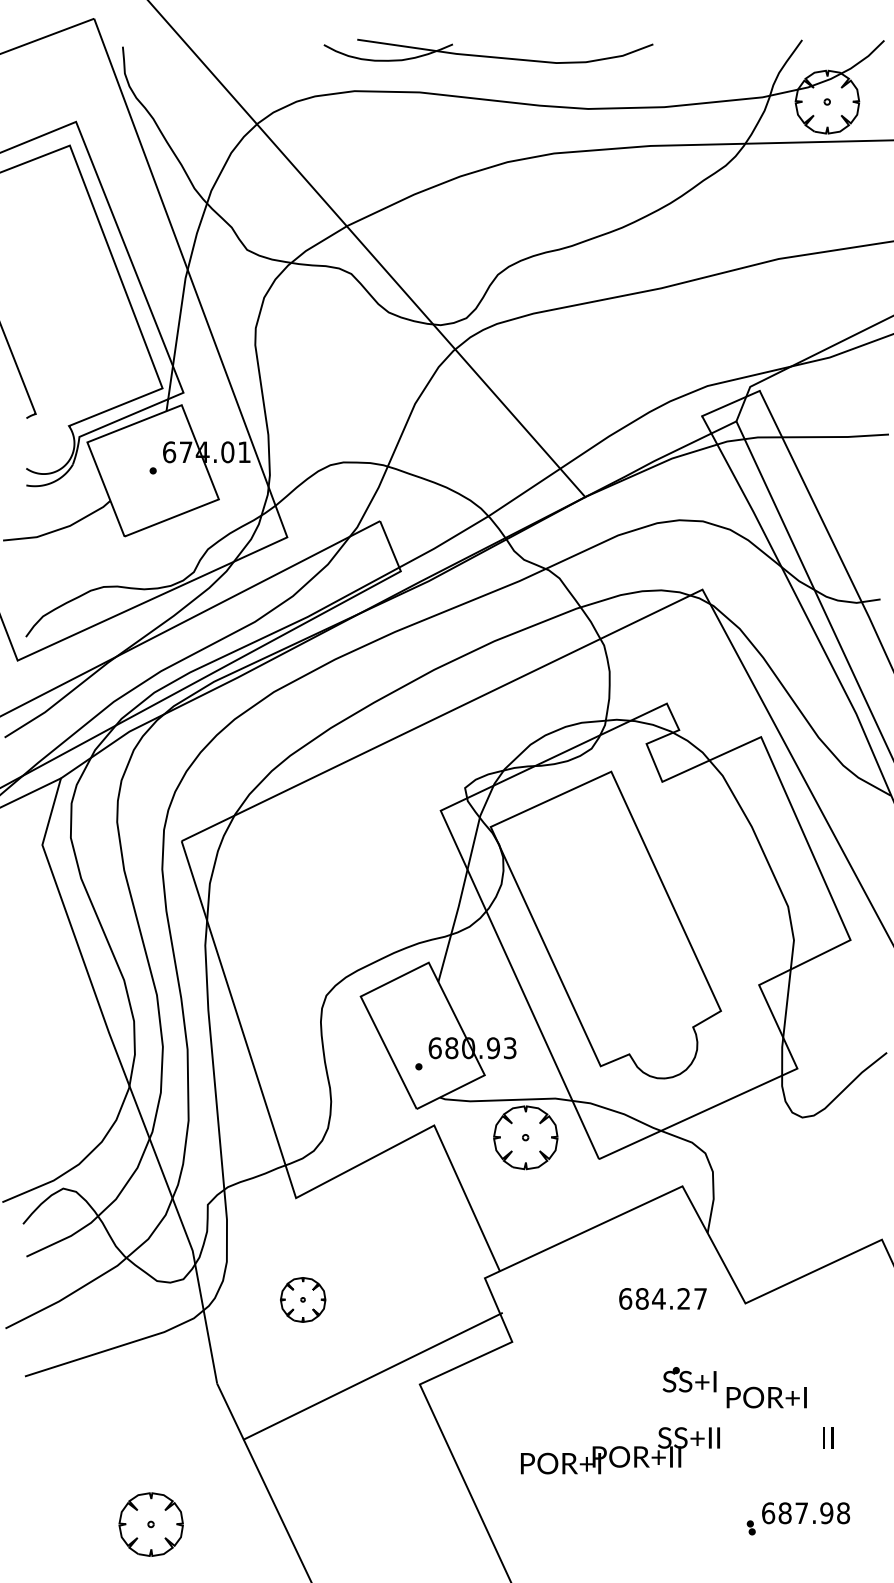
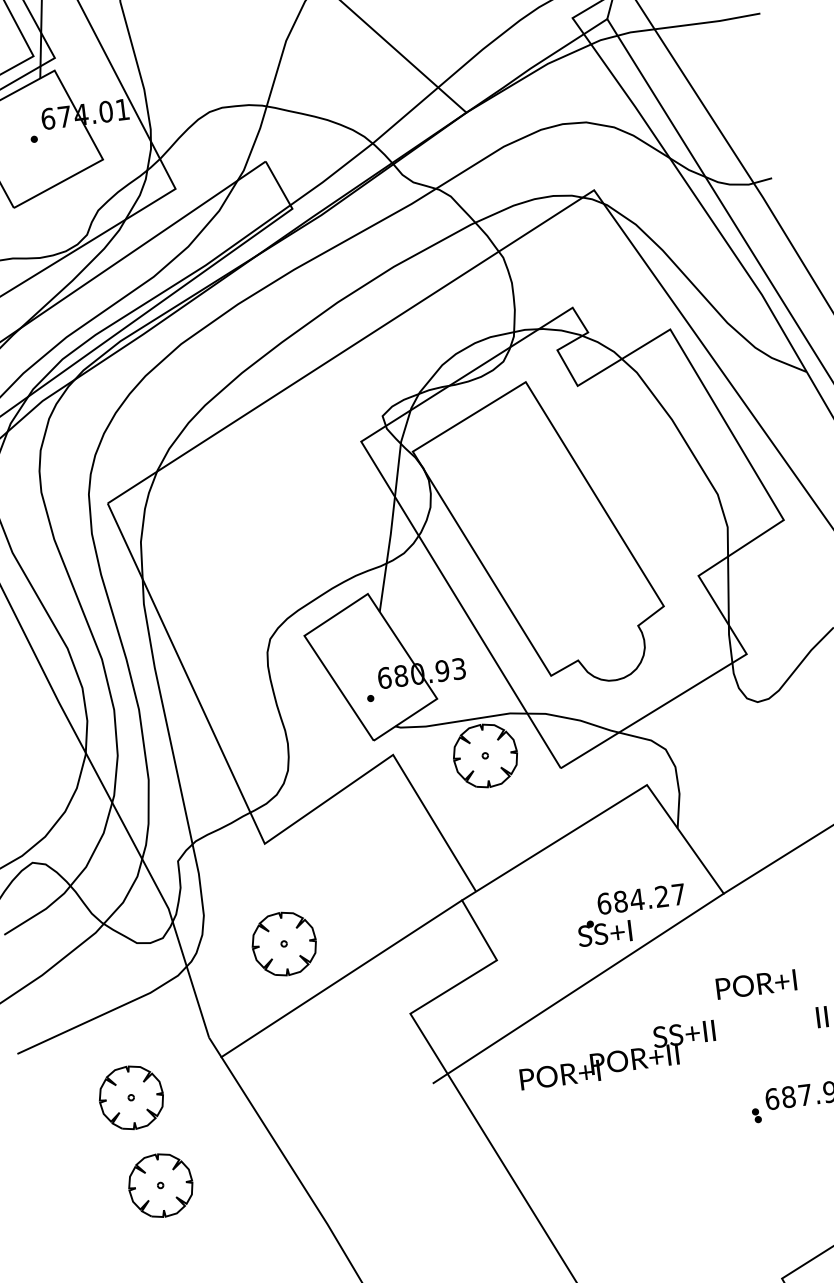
part: (302, 1299) -> (283, 943), size x1.43
line: (372, 1376) -> (341, 978), moved
line: (589, 1379) -> (578, 988), added
part: (689, 1379) -> (604, 931), moved
part: (132, 1433) -> (131, 1097), added

